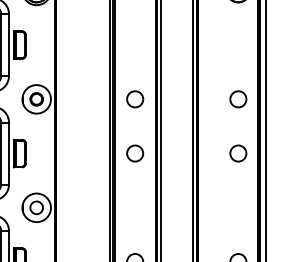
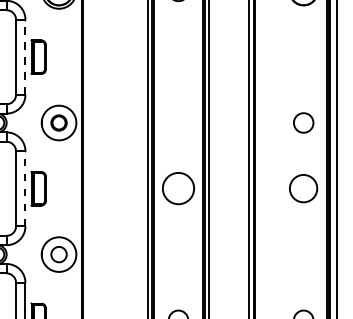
line: (9, 45) -> (25, 57), solid -> dashed
part: (135, 98) -> (178, 122), removed
line: (9, 153) -> (25, 188), solid -> dashed
circle: (135, 153) -> (178, 188), size x1.6
circle: (238, 153) -> (303, 188), size x1.4

